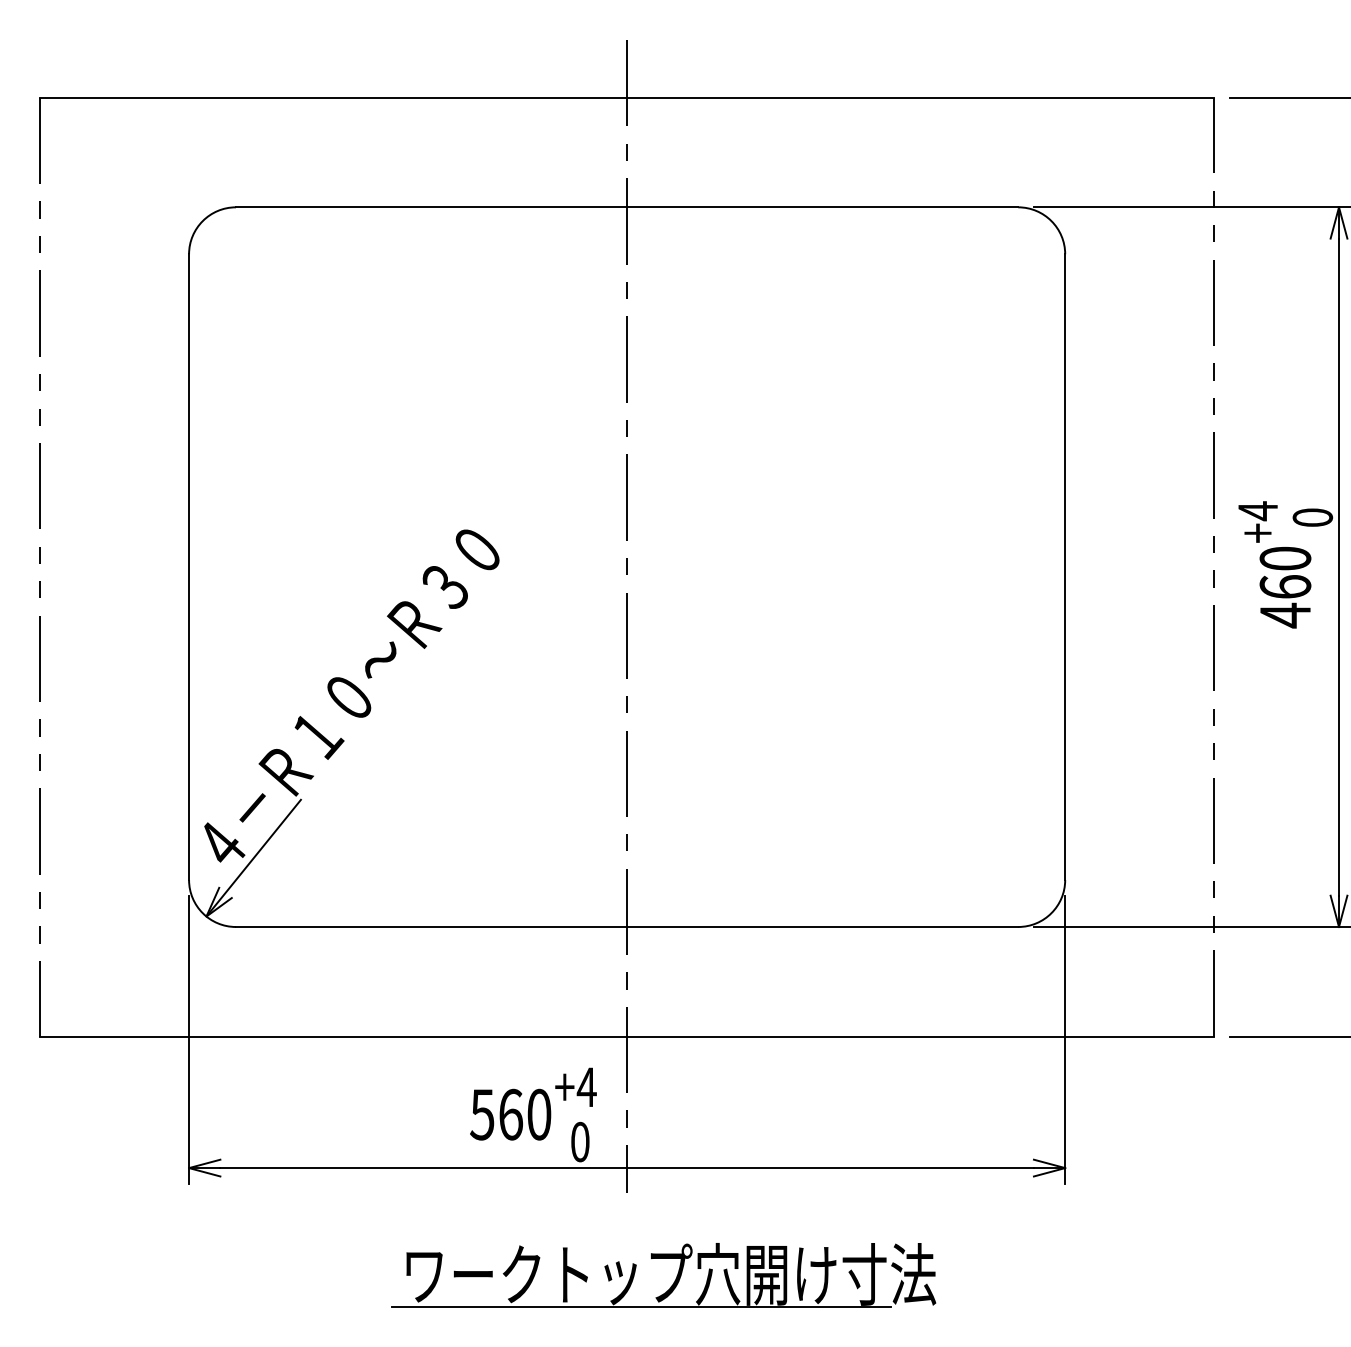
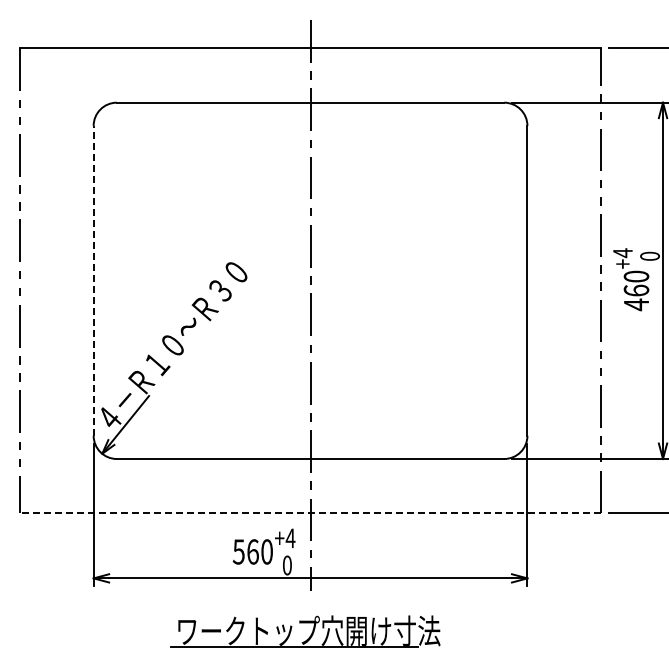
line: (188, 566) -> (93, 280), solid -> dashed
line: (627, 1037) -> (310, 513), solid -> dashed
part: (663, 1275) -> (305, 631), moved

